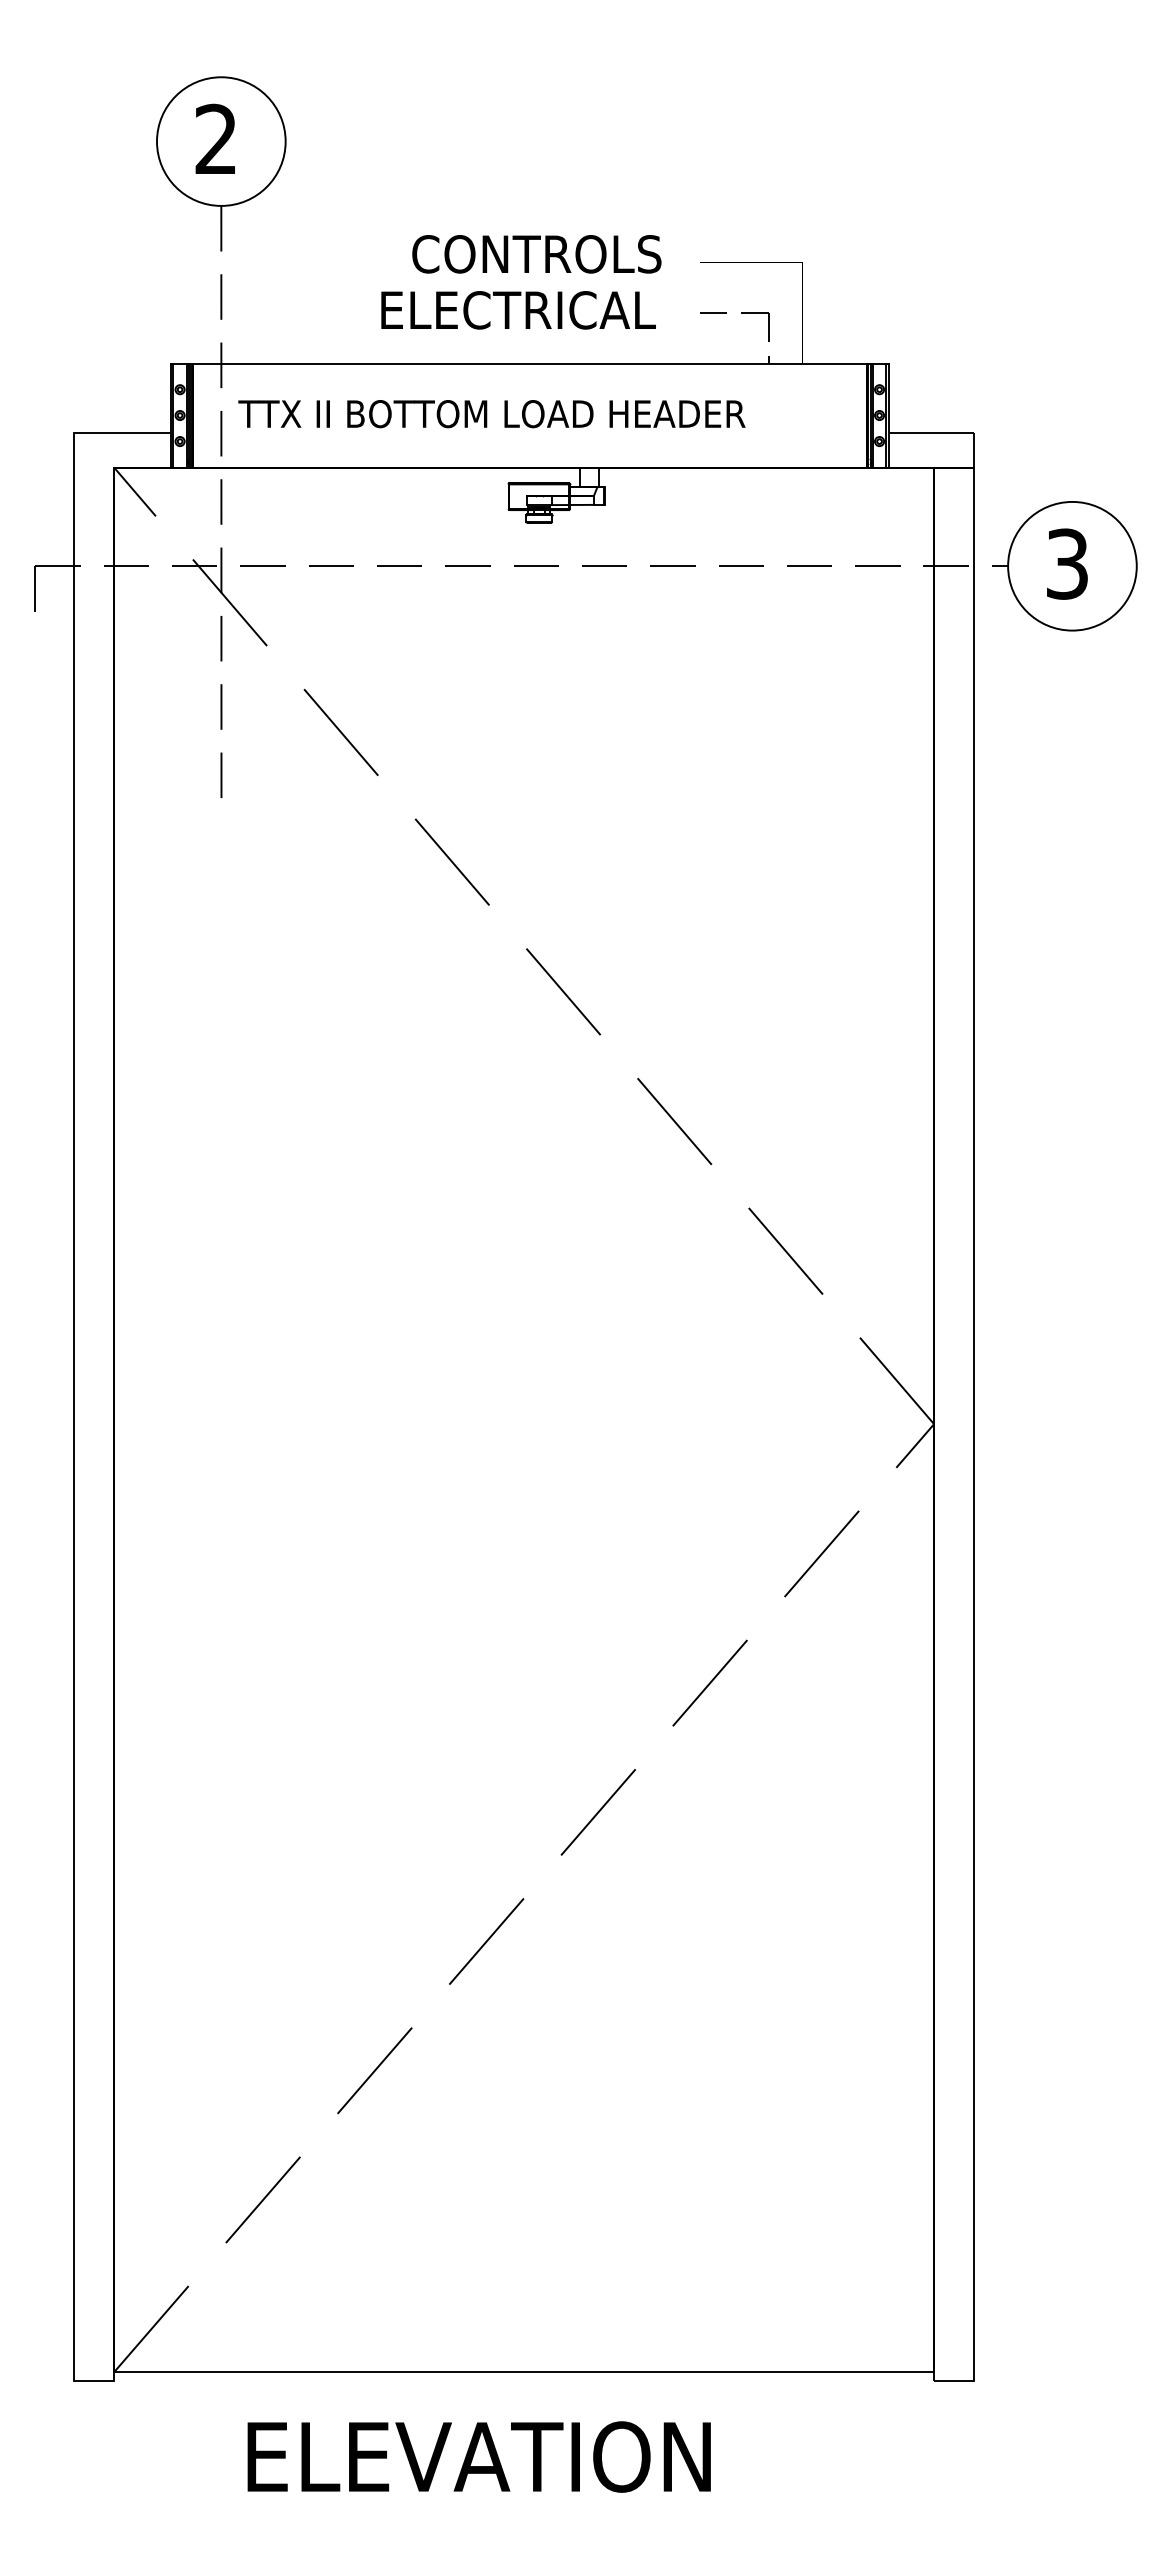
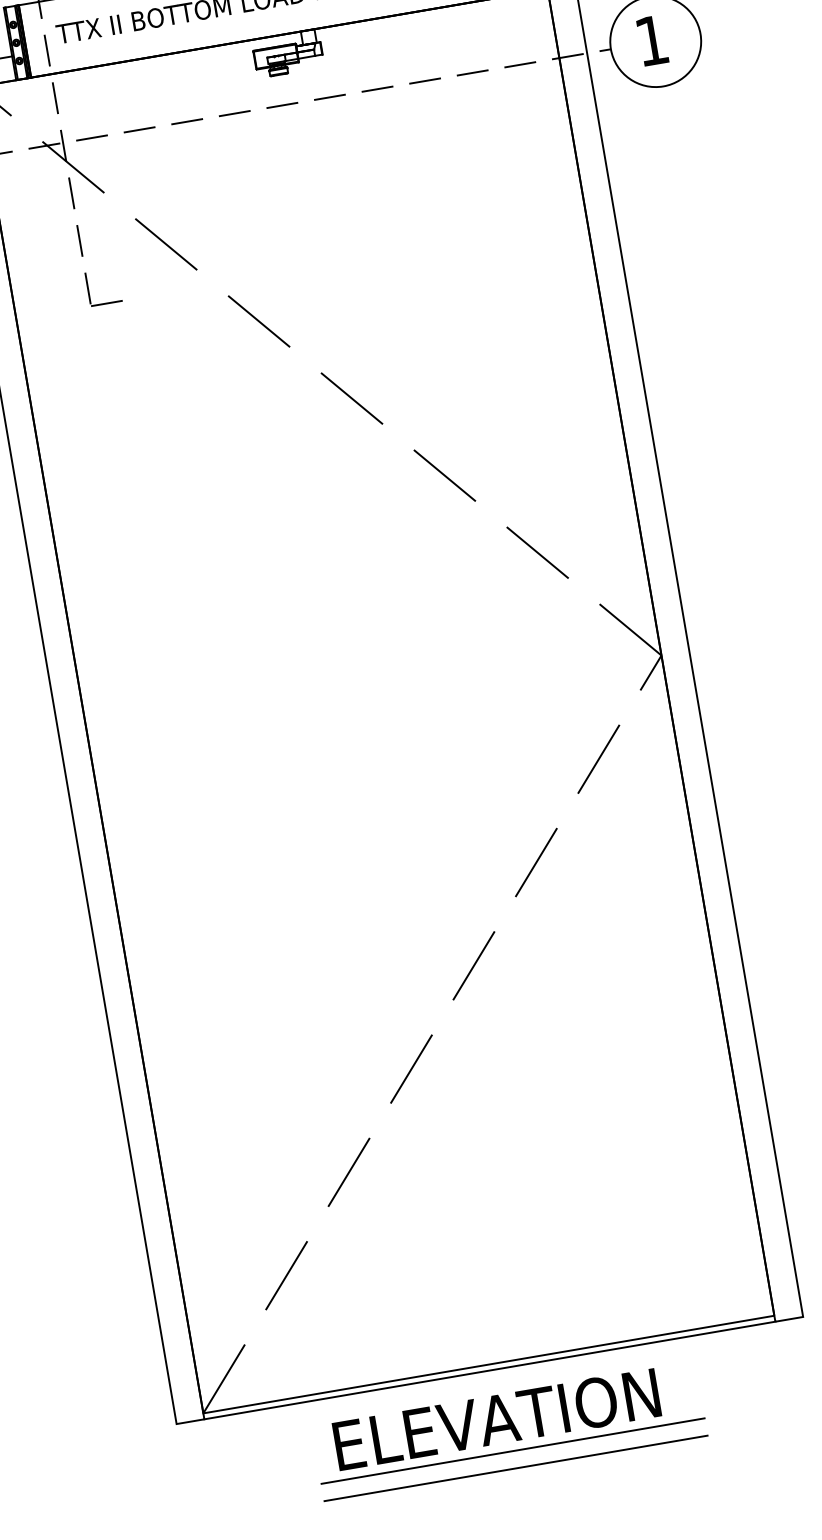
text: (1067, 563) -> (651, 40), 3 -> 1
line: (244, 800) -> (107, 303), added
line: (524, 2380) -> (490, 1370), added
text: (478, 2456) -> (496, 1419), moved
line: (537, 2498) -> (513, 1450), added
line: (537, 2523) -> (516, 1468), added

